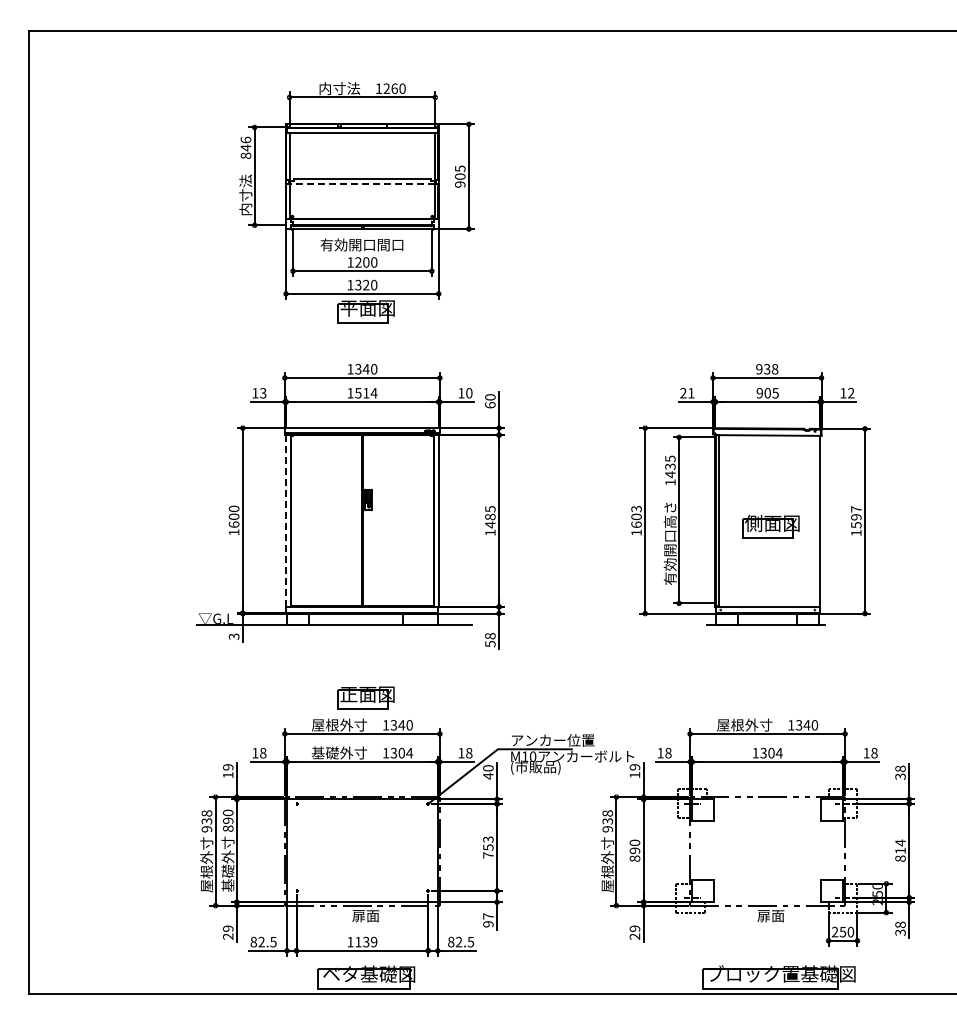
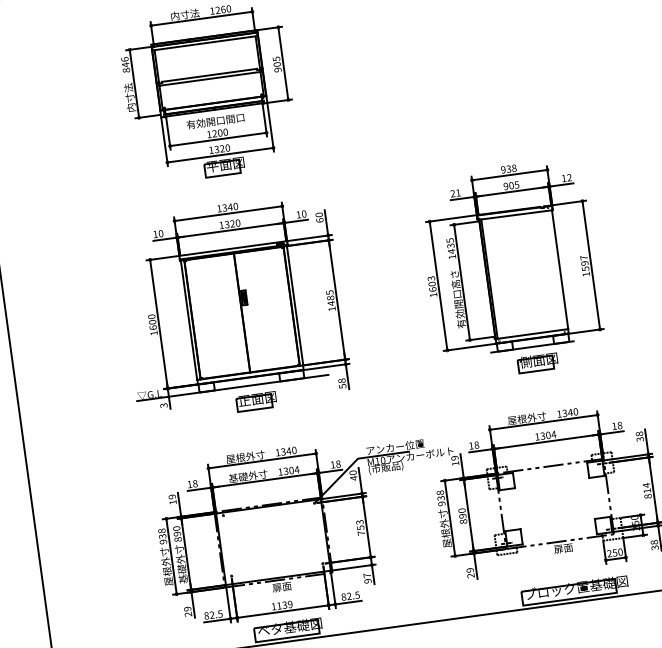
line: (362, 183) -> (210, 78), dashed -> solid
text: (366, 392) -> (232, 223), 1514 -> 1320
text: (263, 393) -> (161, 233), 13 -> 10
line: (286, 521) -> (189, 320), dashed -> solid
part: (770, 526) -> (537, 362), moved
part: (365, 697) -> (256, 401), moved

